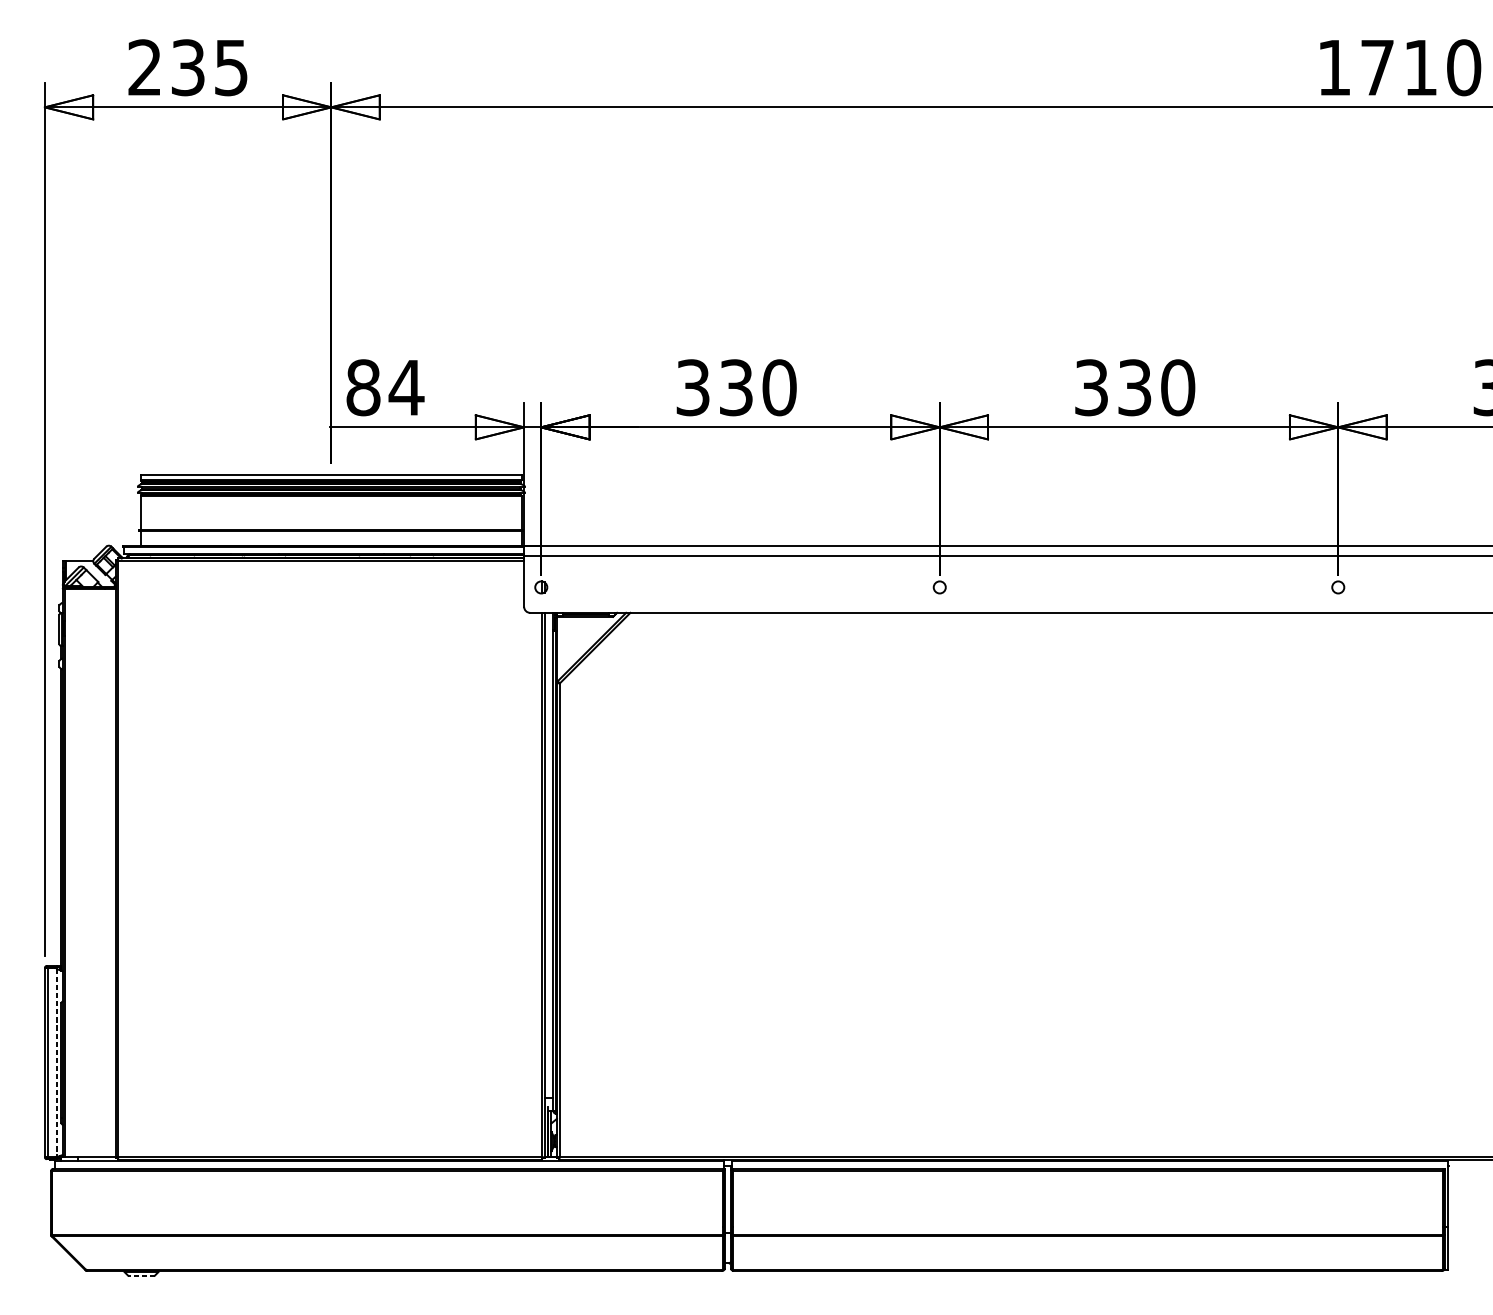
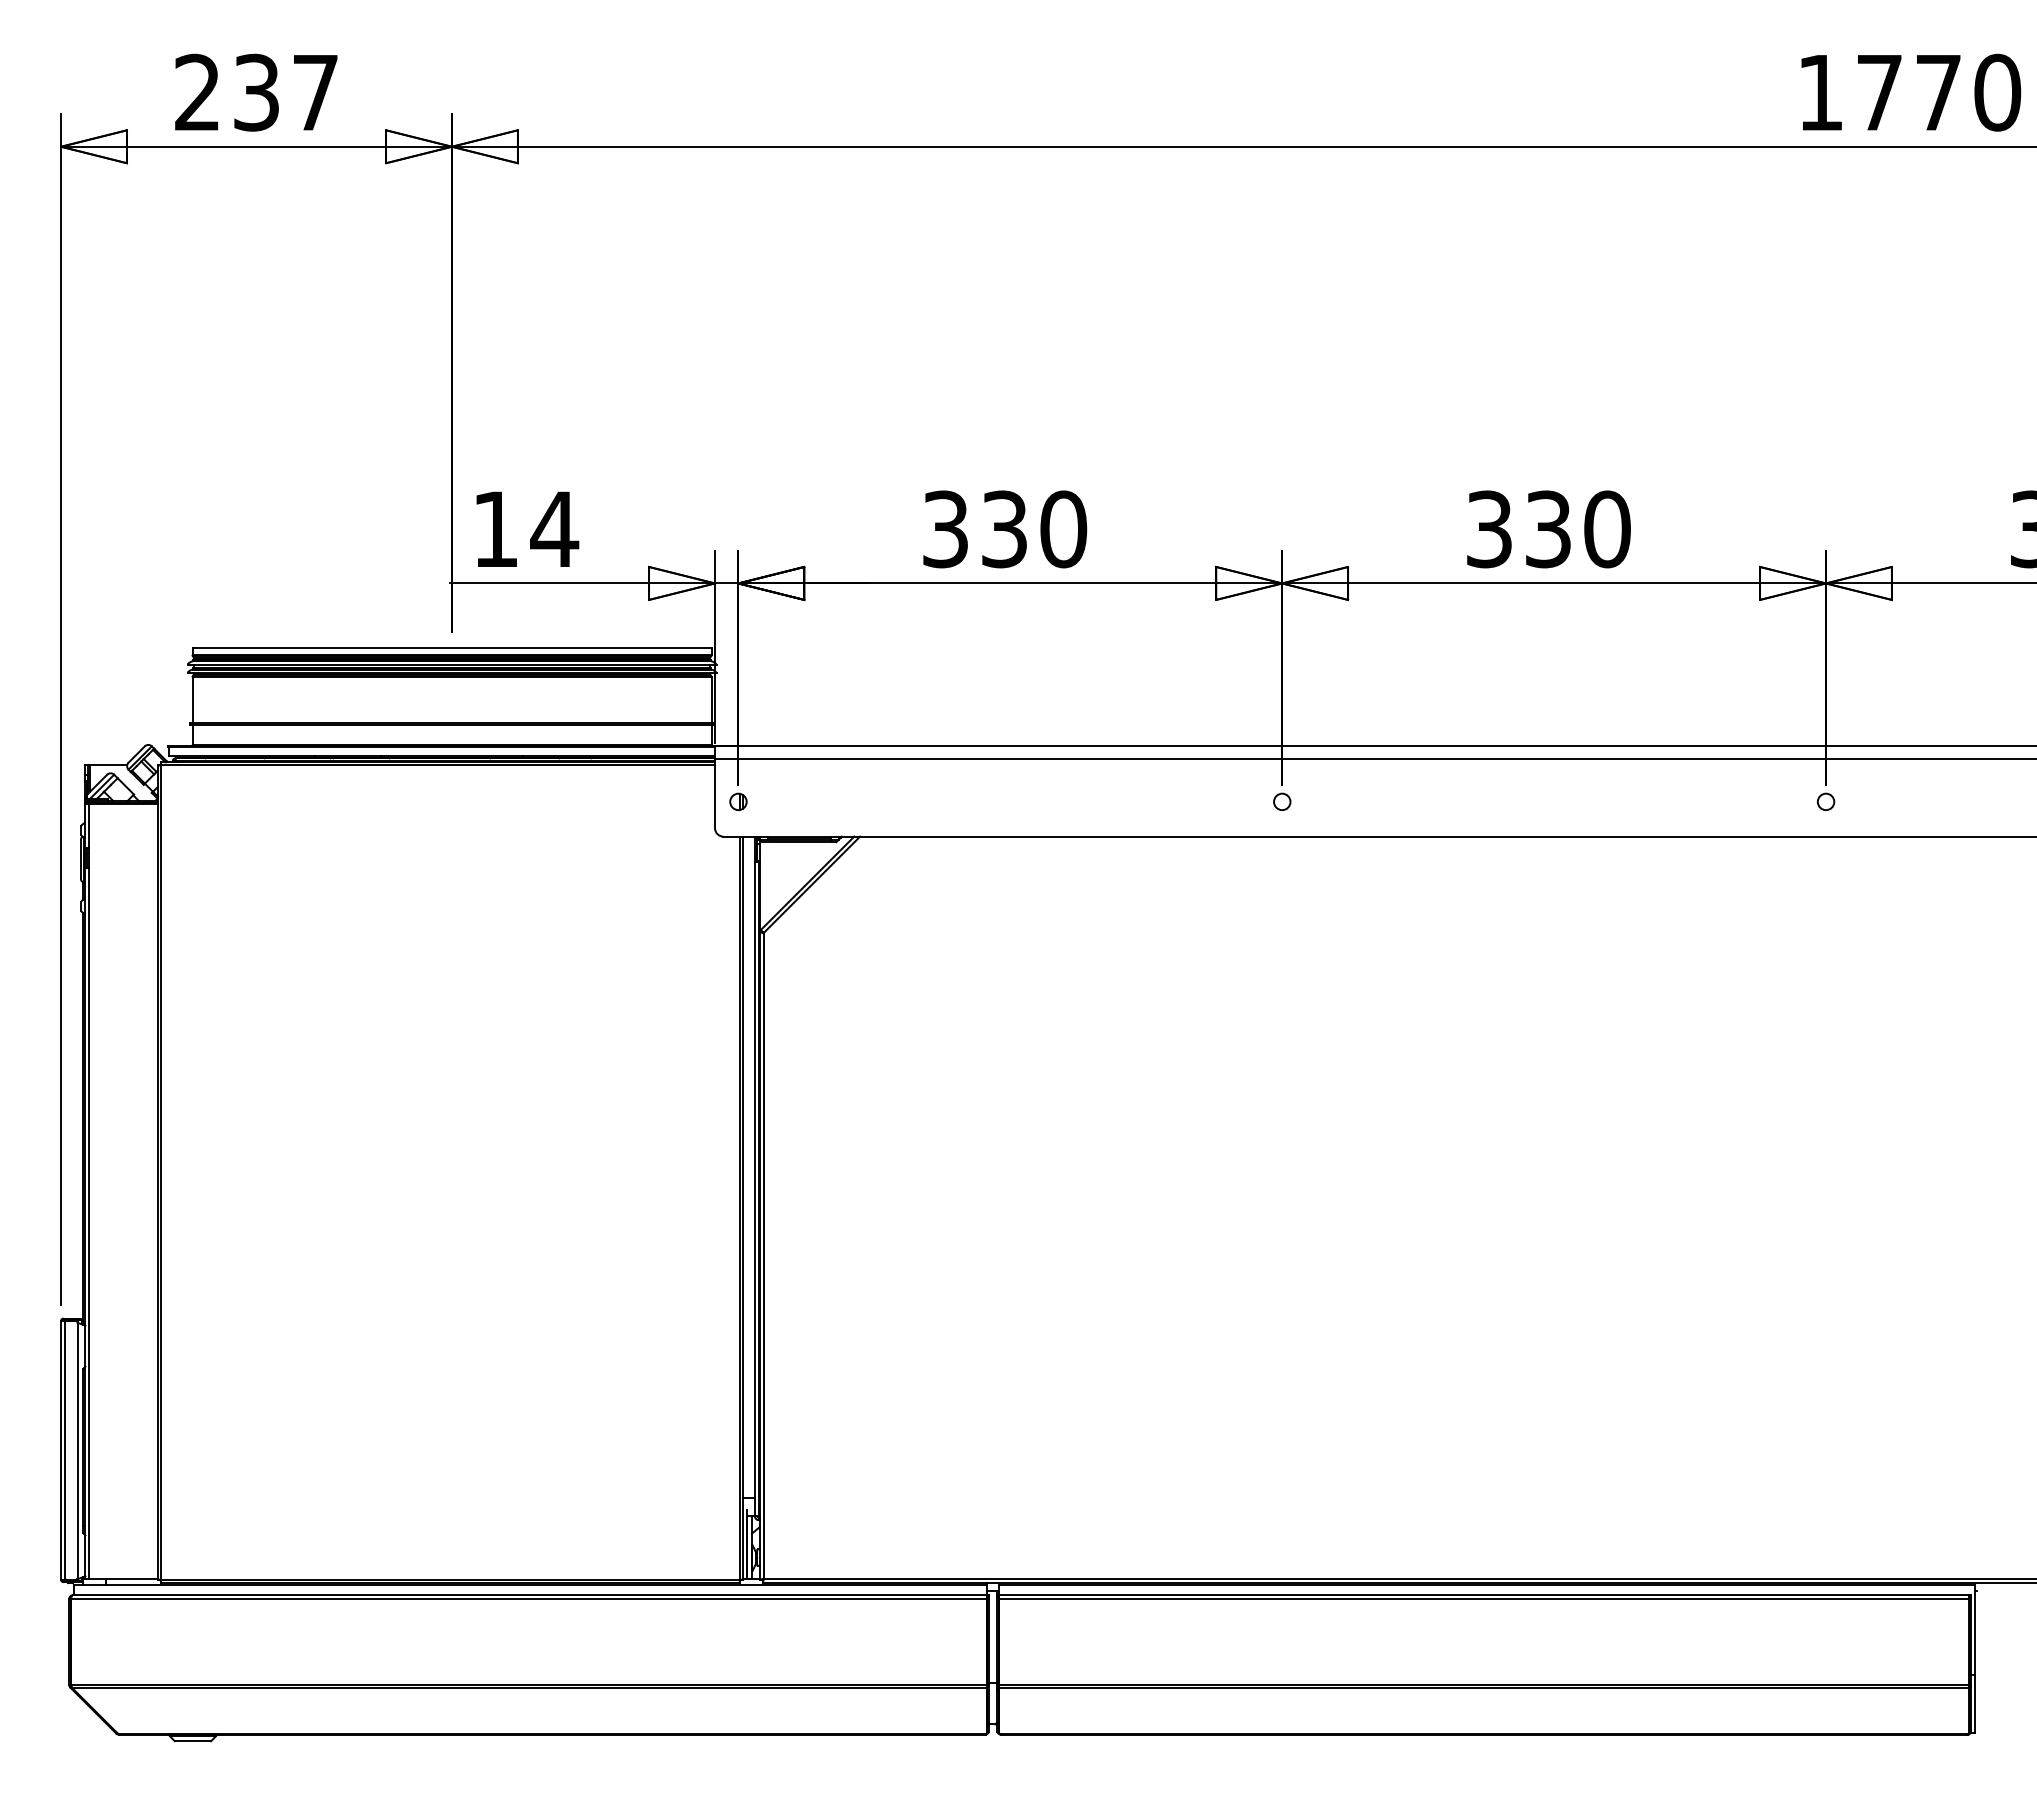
text: (1420, 67) -> (1938, 92), 1710 -> 1770
text: (231, 68) -> (315, 93), 235 -> 237
text: (363, 387) -> (495, 529), 84 -> 14
line: (56, 1062) -> (77, 1450), dashed -> solid
line: (141, 1275) -> (192, 1741), dashed -> solid

